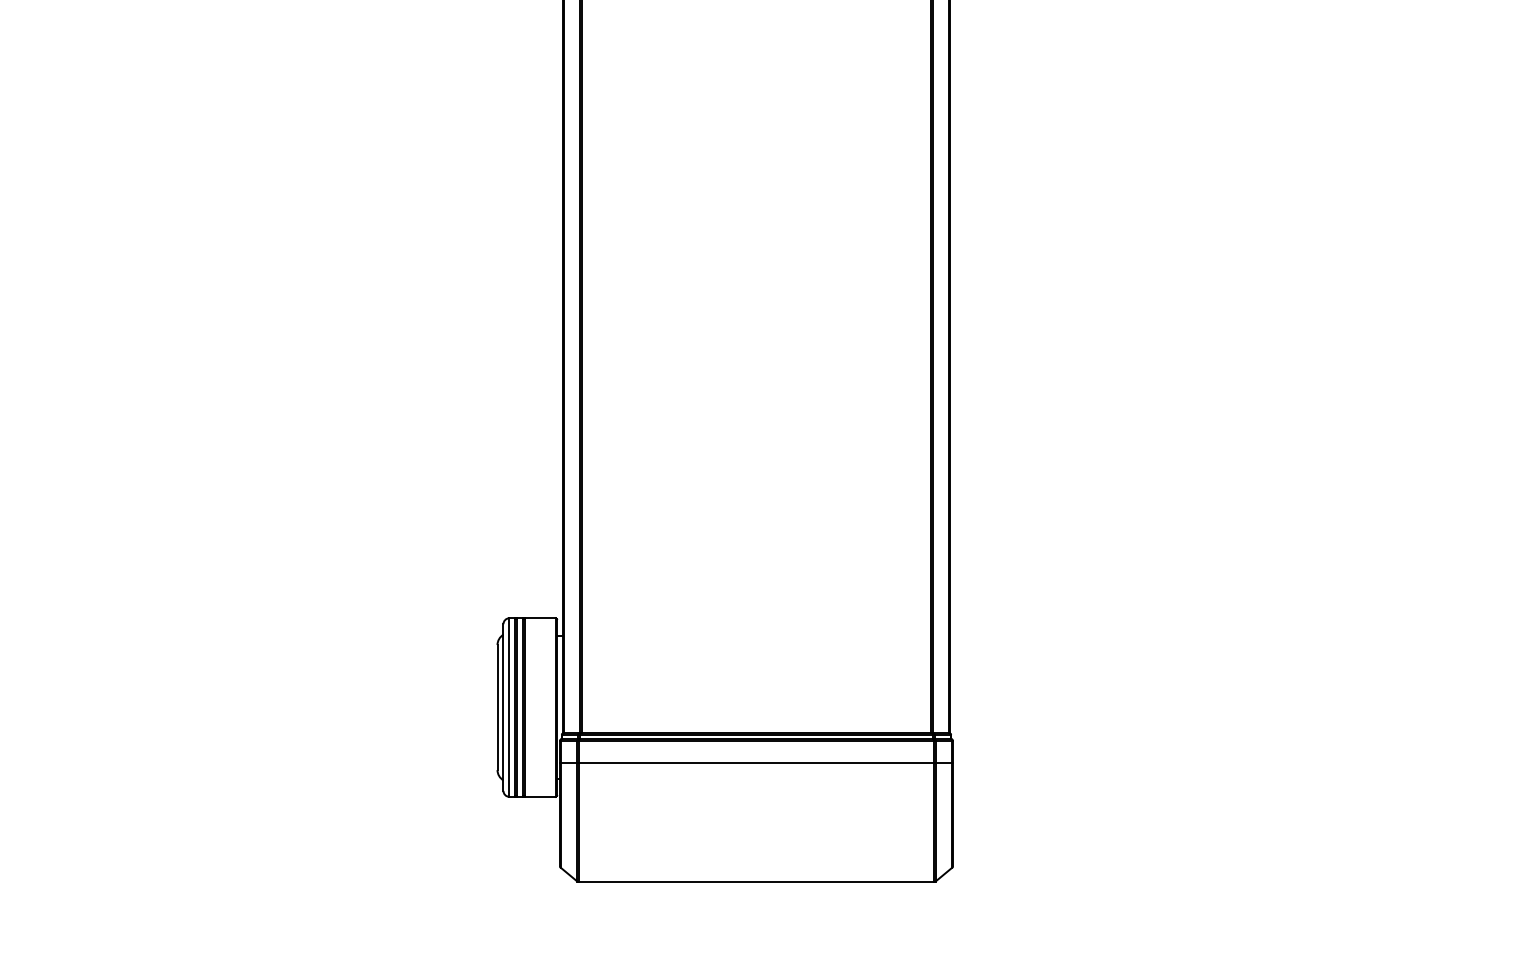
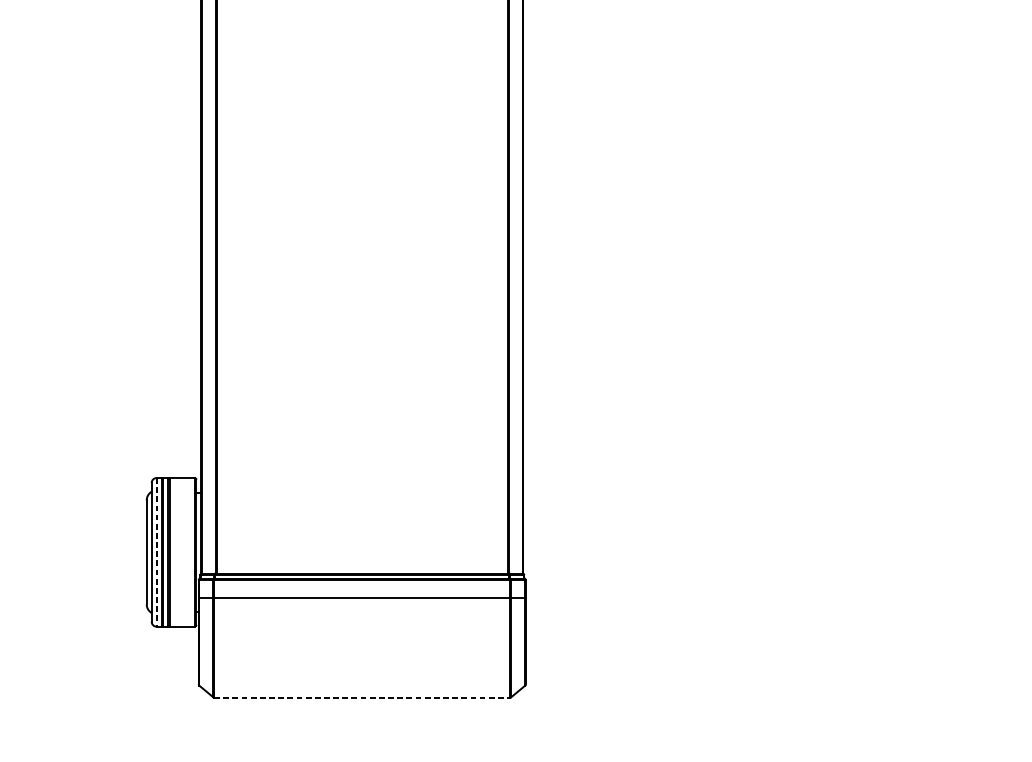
line: (509, 708) -> (156, 553), solid -> dashed
line: (756, 881) -> (362, 697), solid -> dashed

